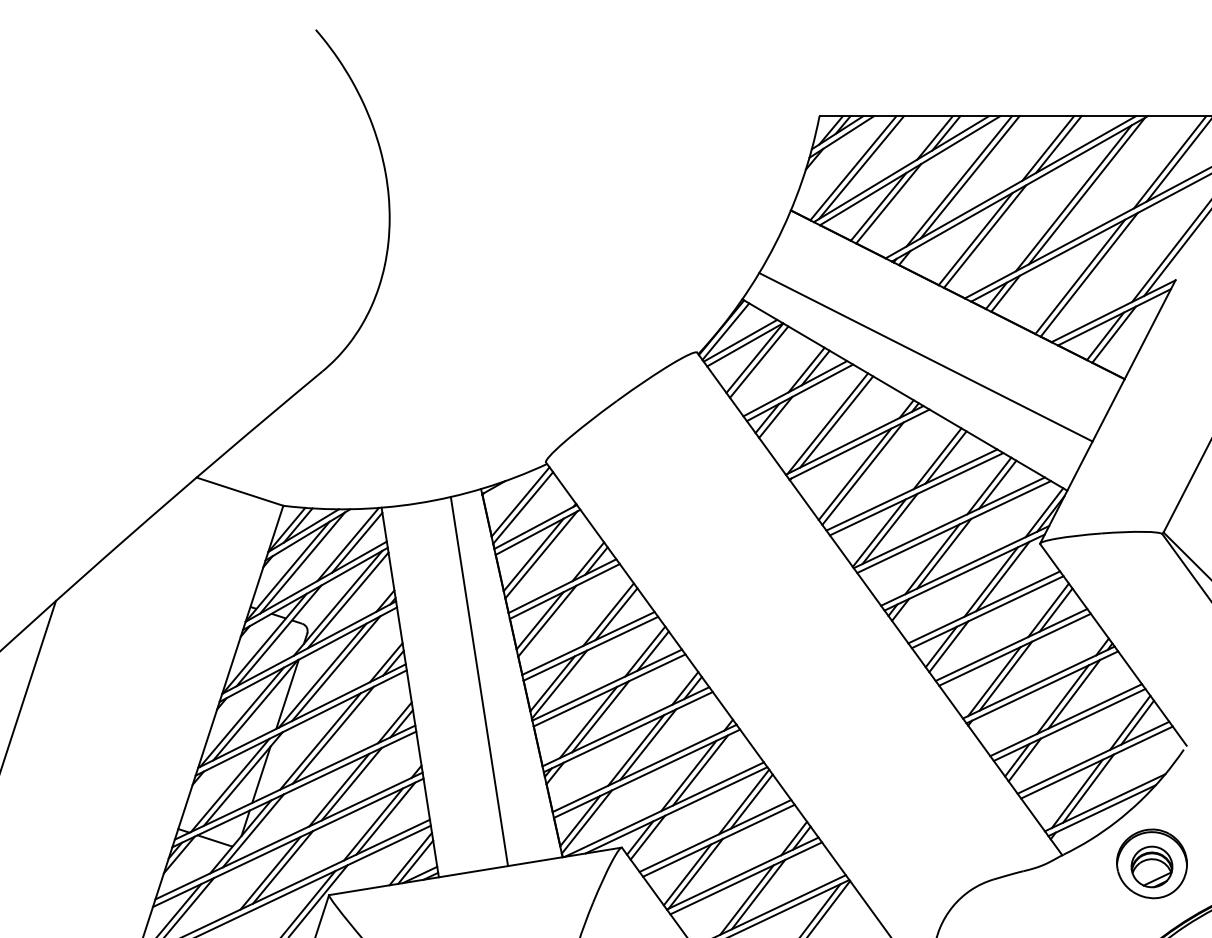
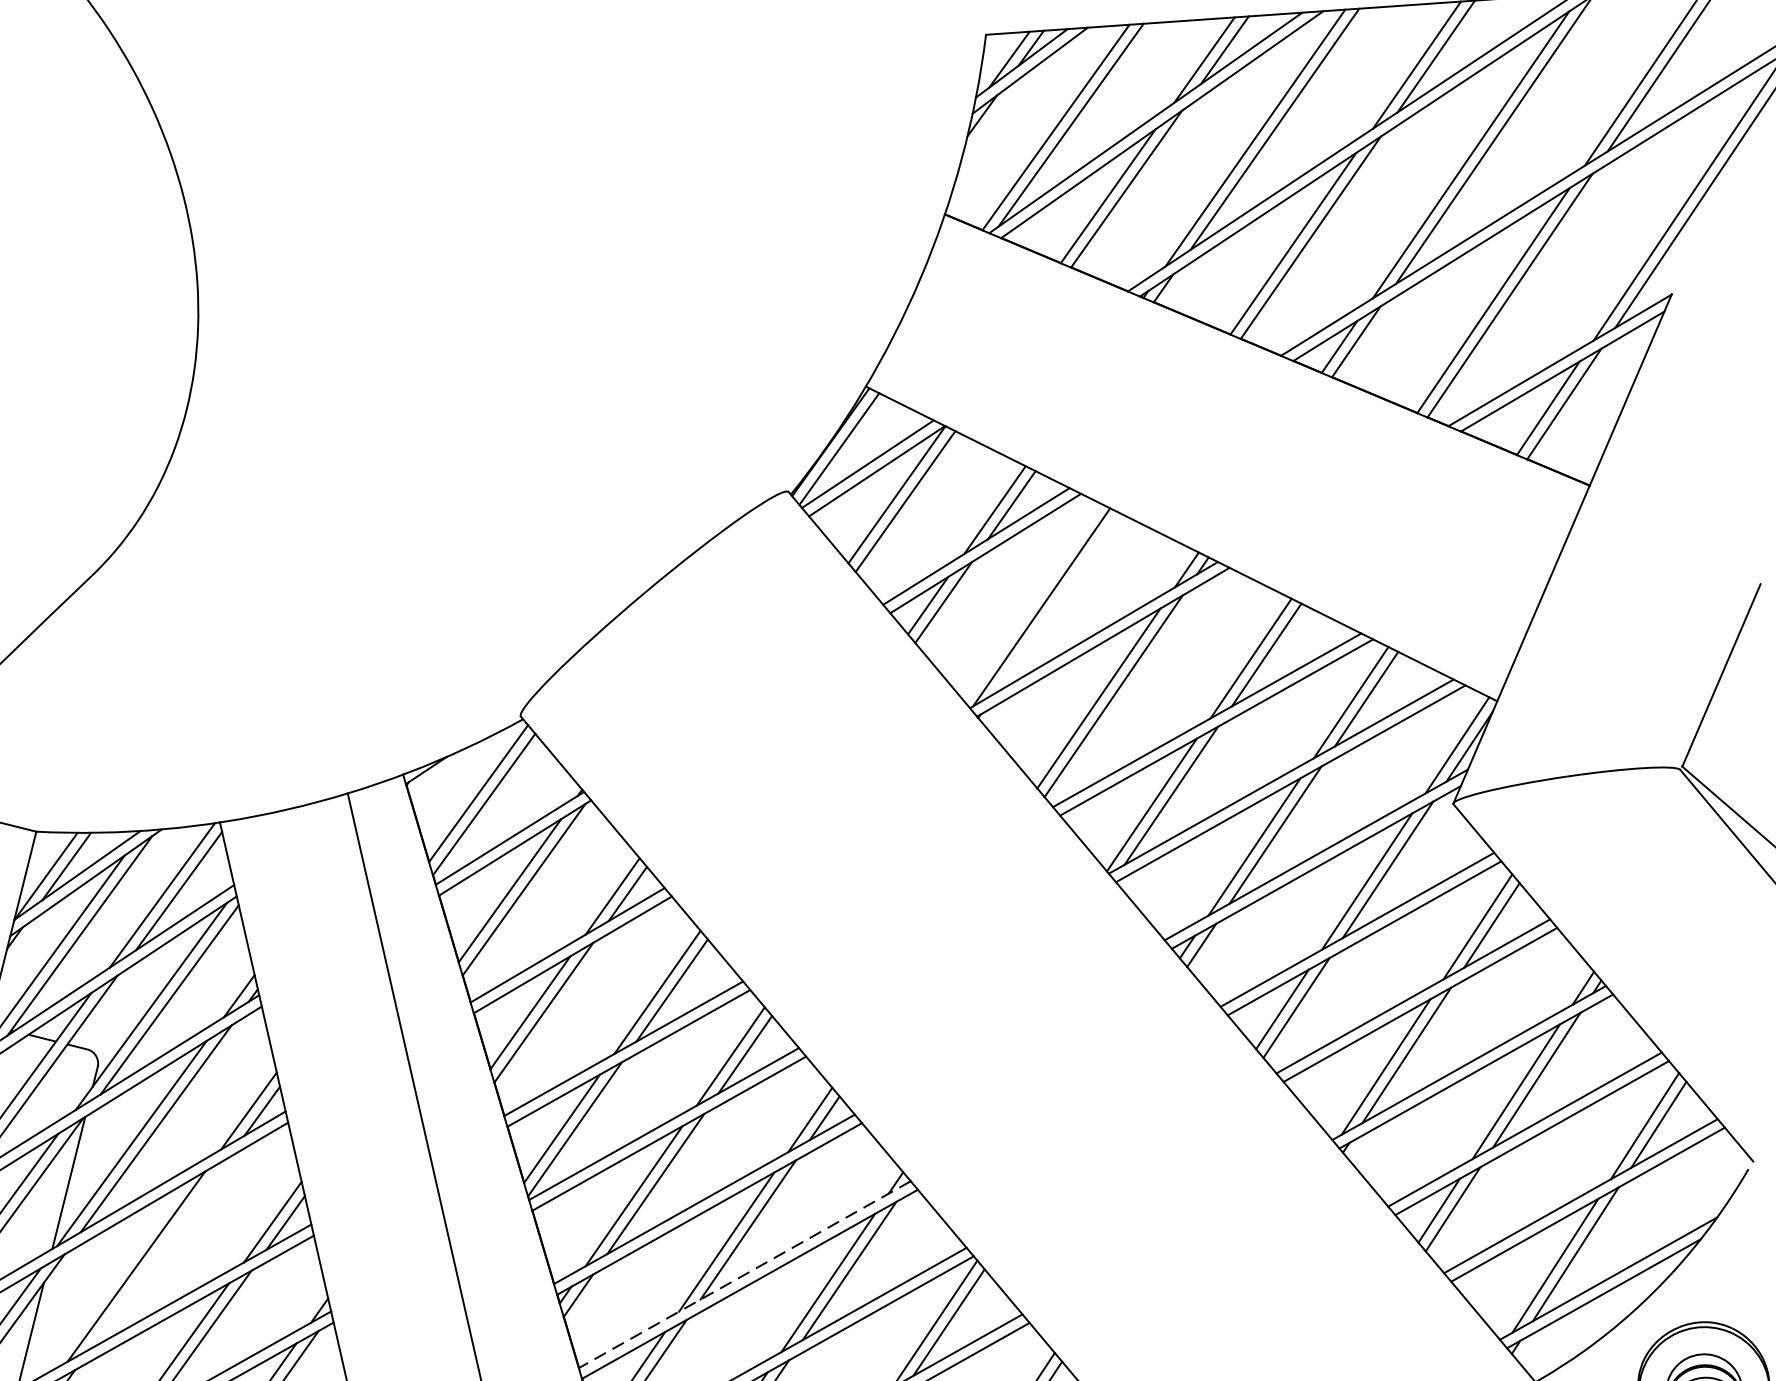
line: (925, 357) -> (1215, 471), removed
line: (836, 421) -> (1057, 602), removed
line: (332, 734) -> (157, 1252), removed
line: (644, 768) -> (744, 1274), solid -> dashed

